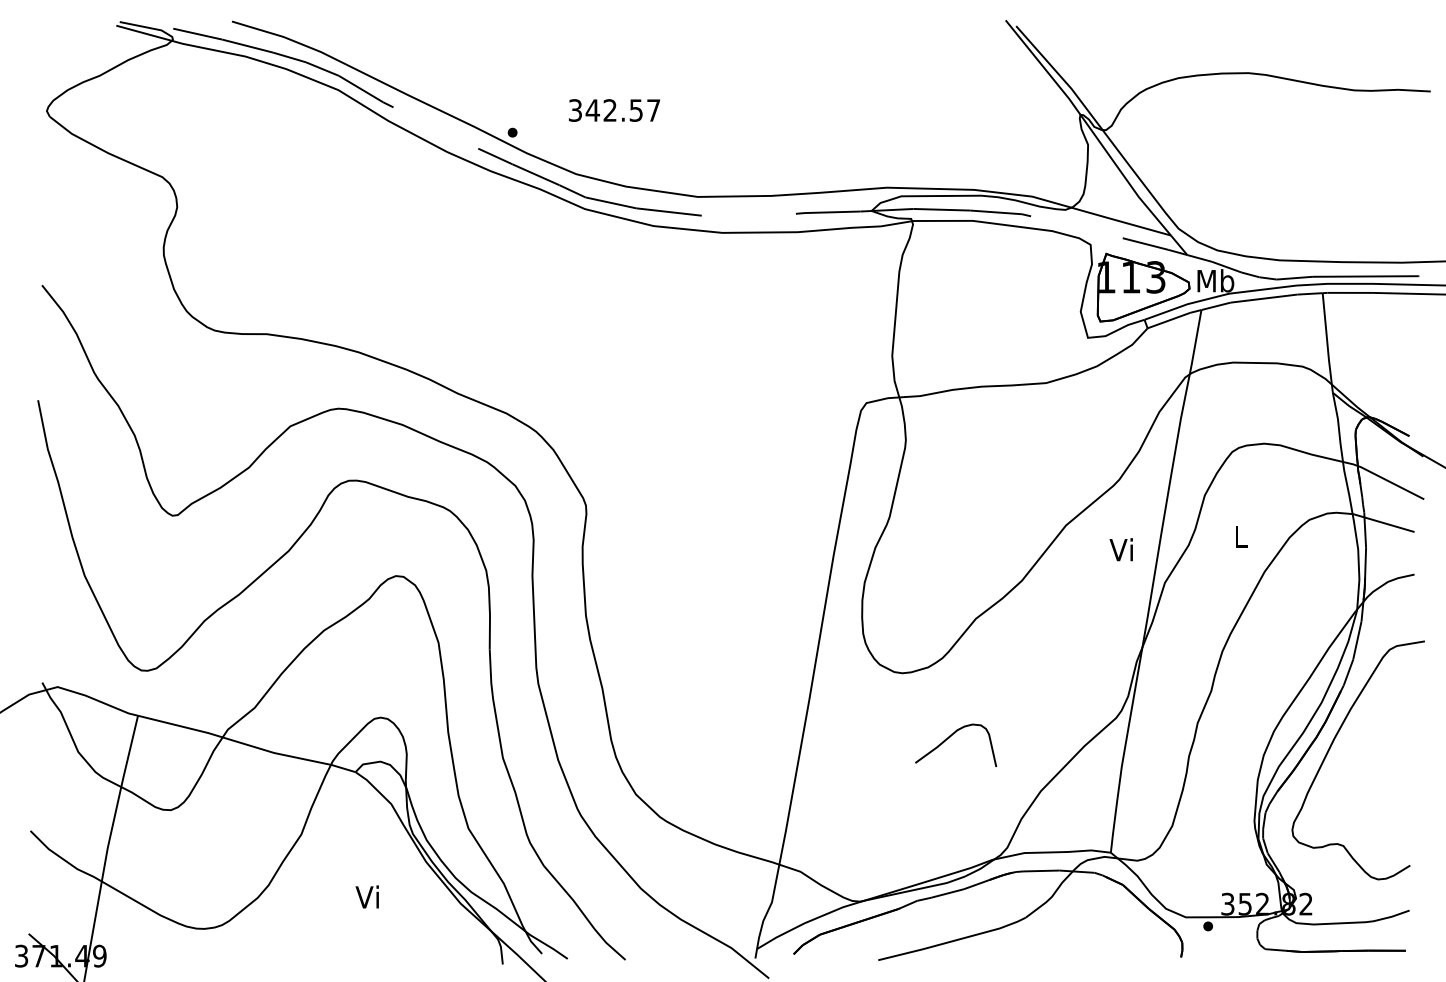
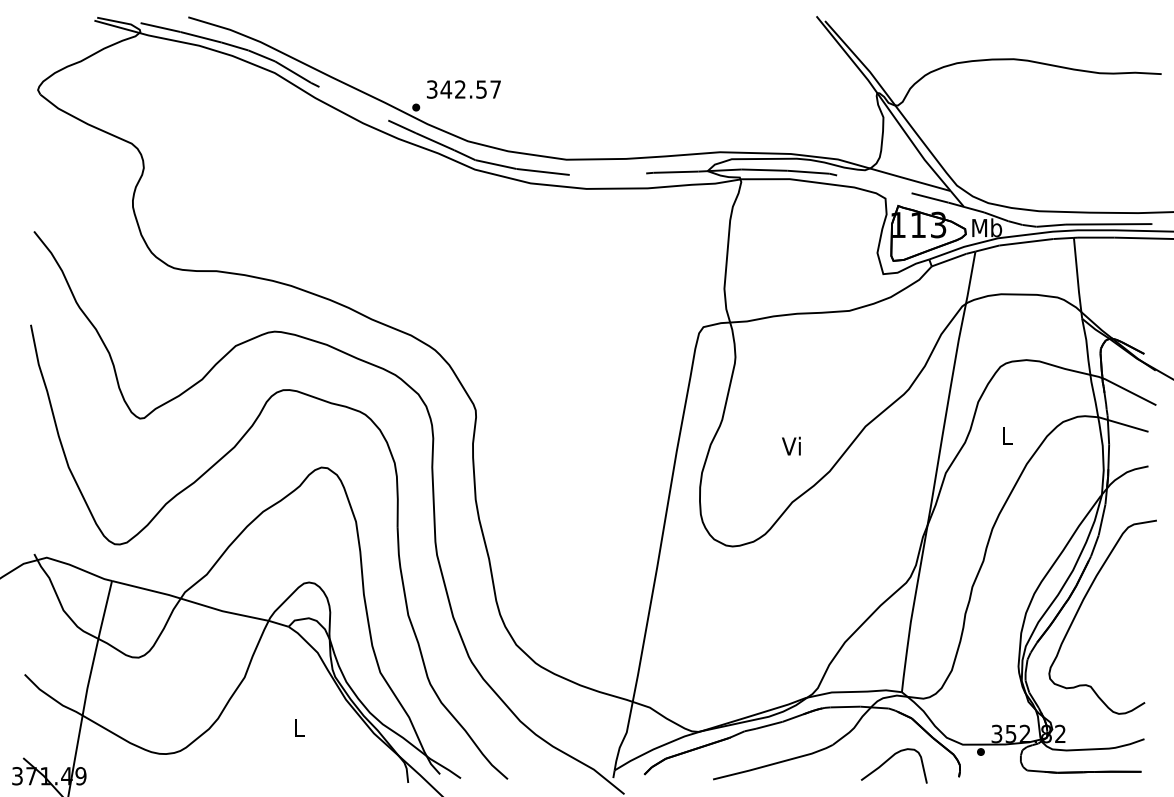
text: (614, 110) -> (463, 89), moved
text: (1121, 548) -> (791, 445), moved
curve: (951, 737) -> (890, 759), moved
text: (366, 896) -> (297, 727), Vi -> L

